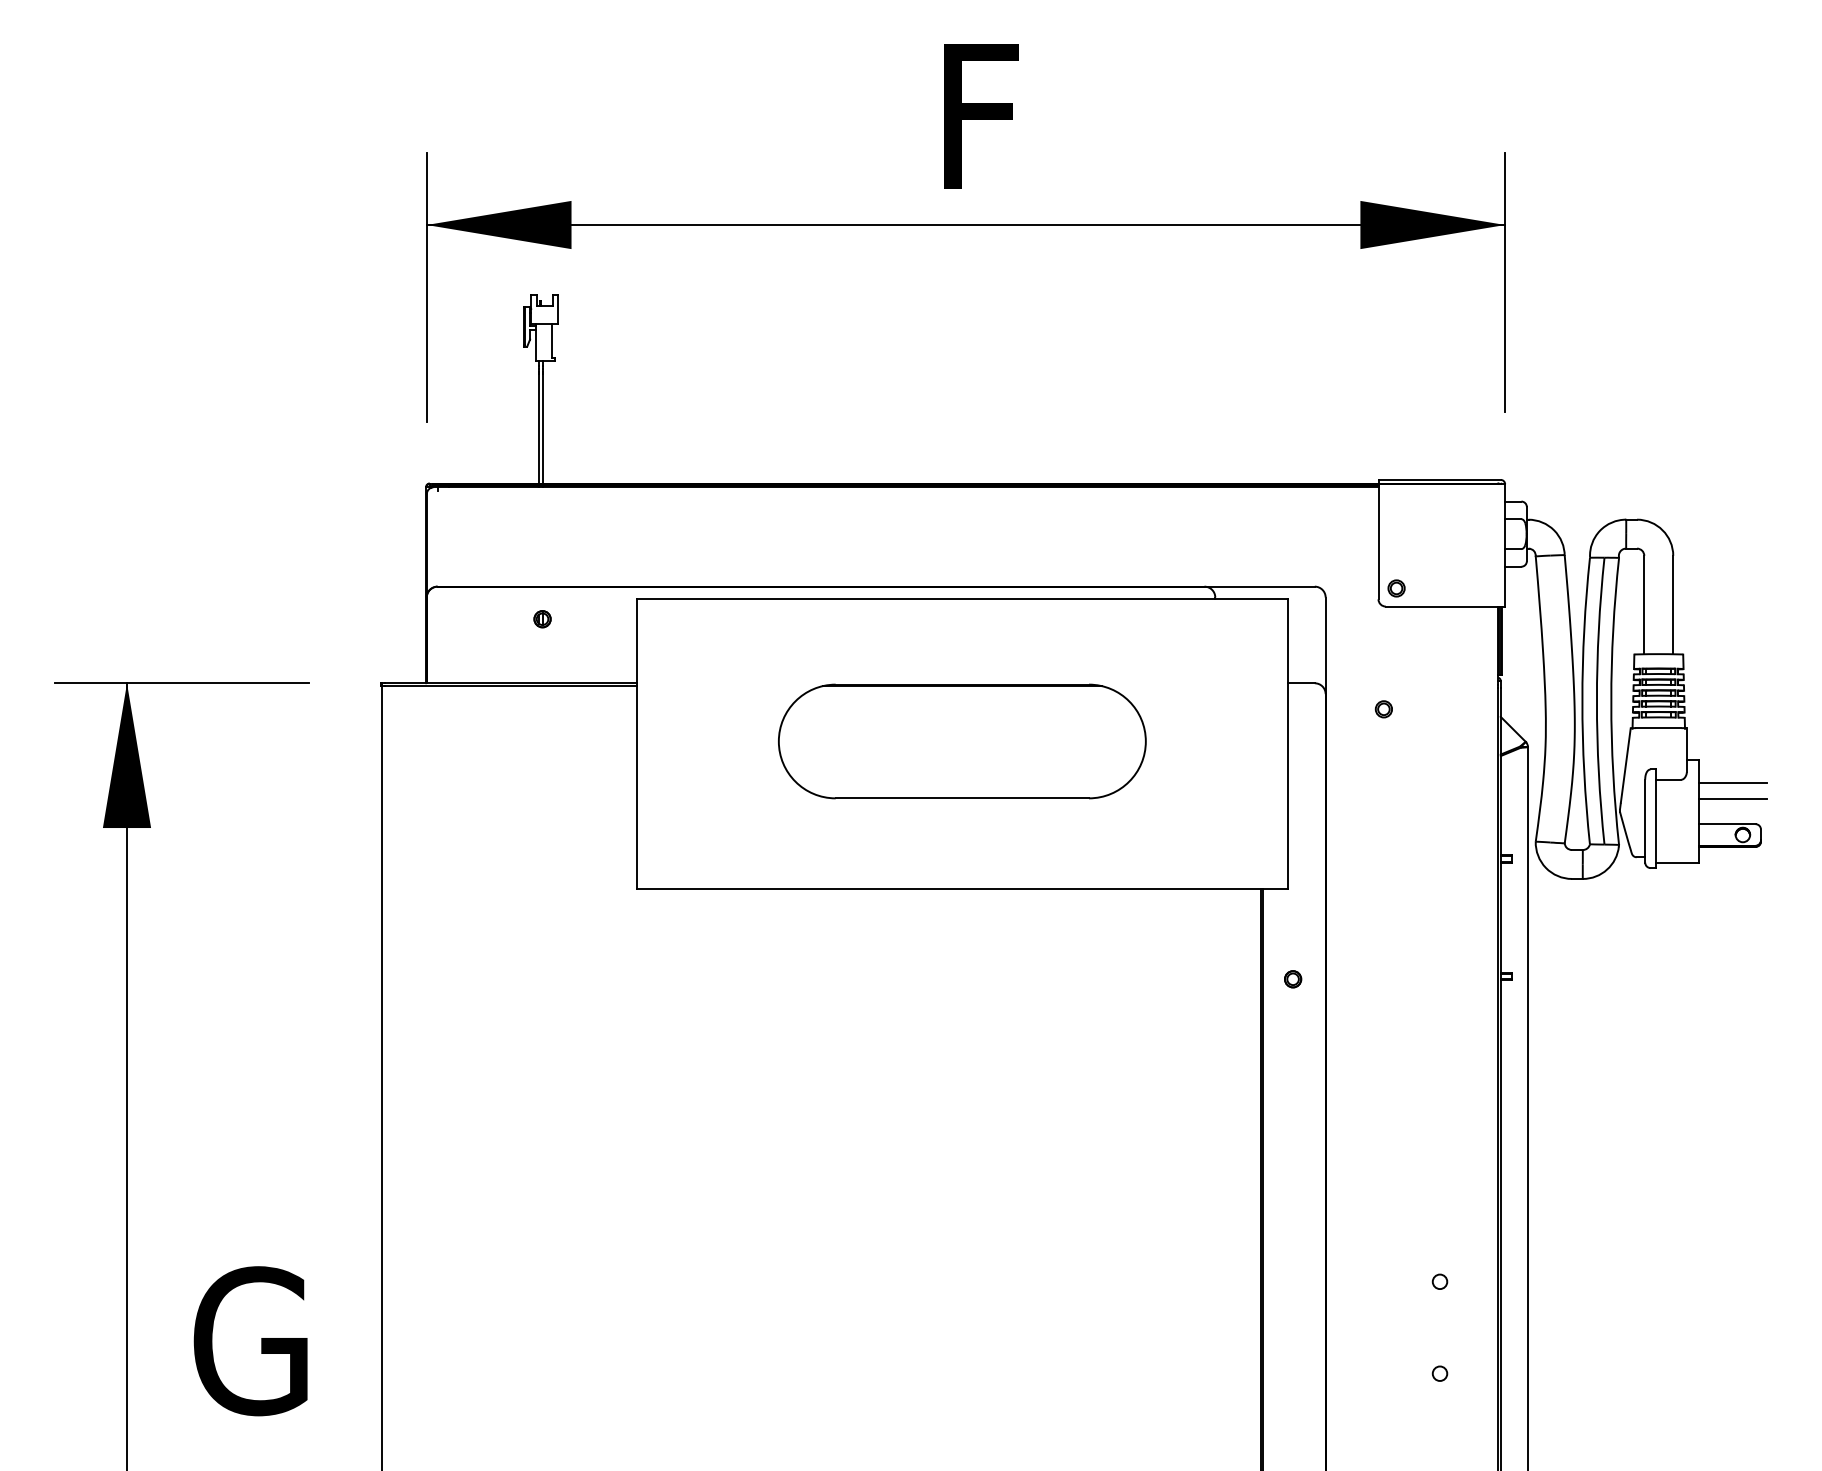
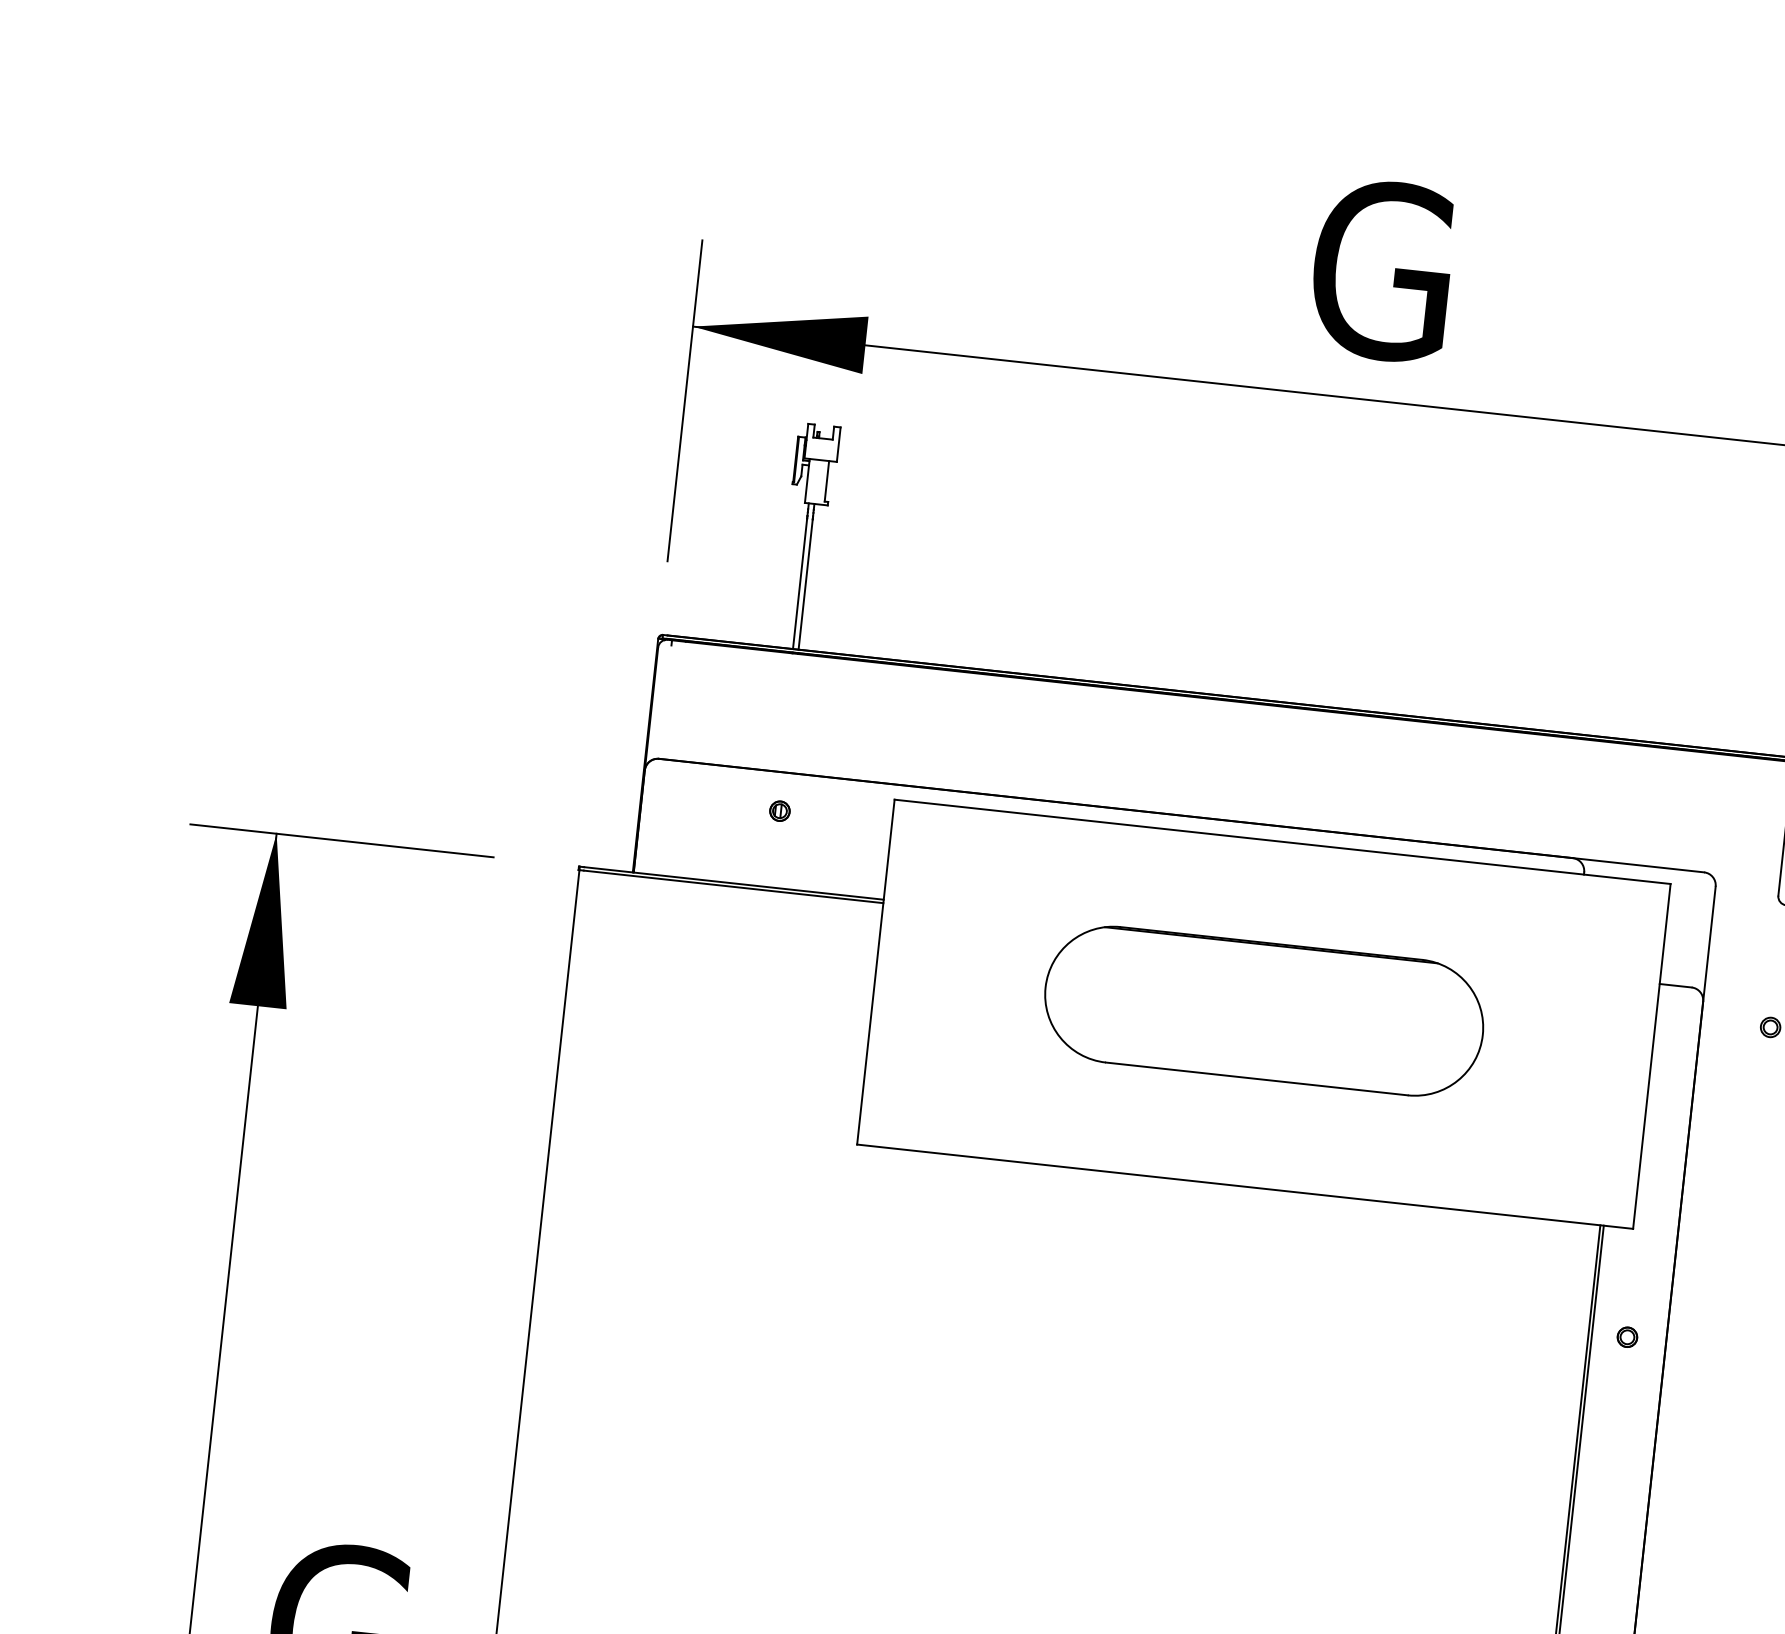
text: (993, 116) -> (1382, 270), F -> G

